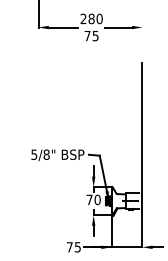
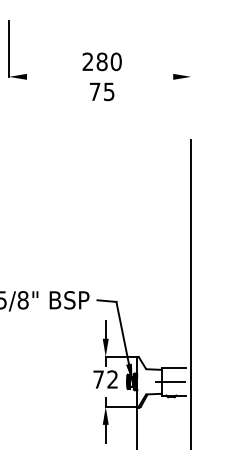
line: (63, 27) -> (52, 76), removed
line: (118, 27) -> (149, 76), removed
text: (97, 199) -> (112, 378), 70 -> 72

